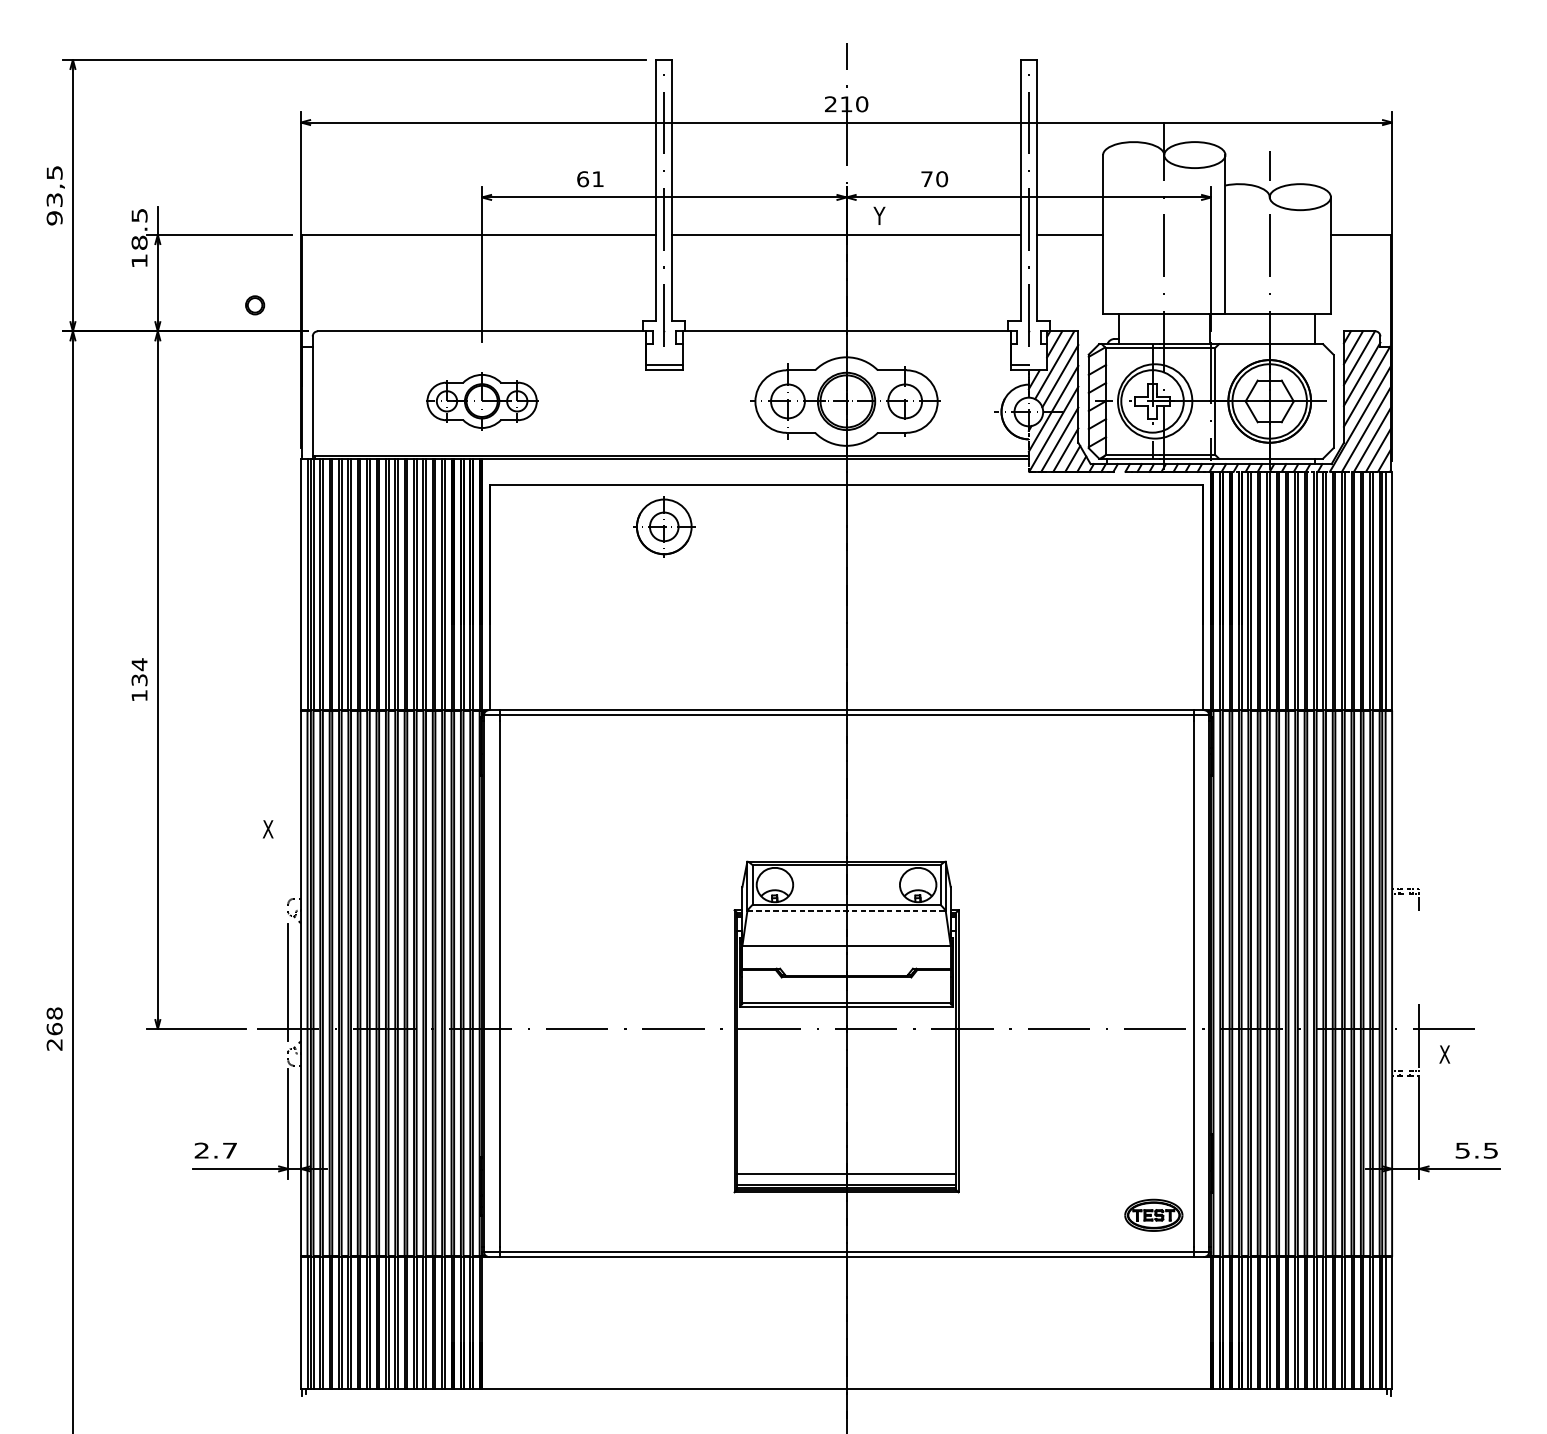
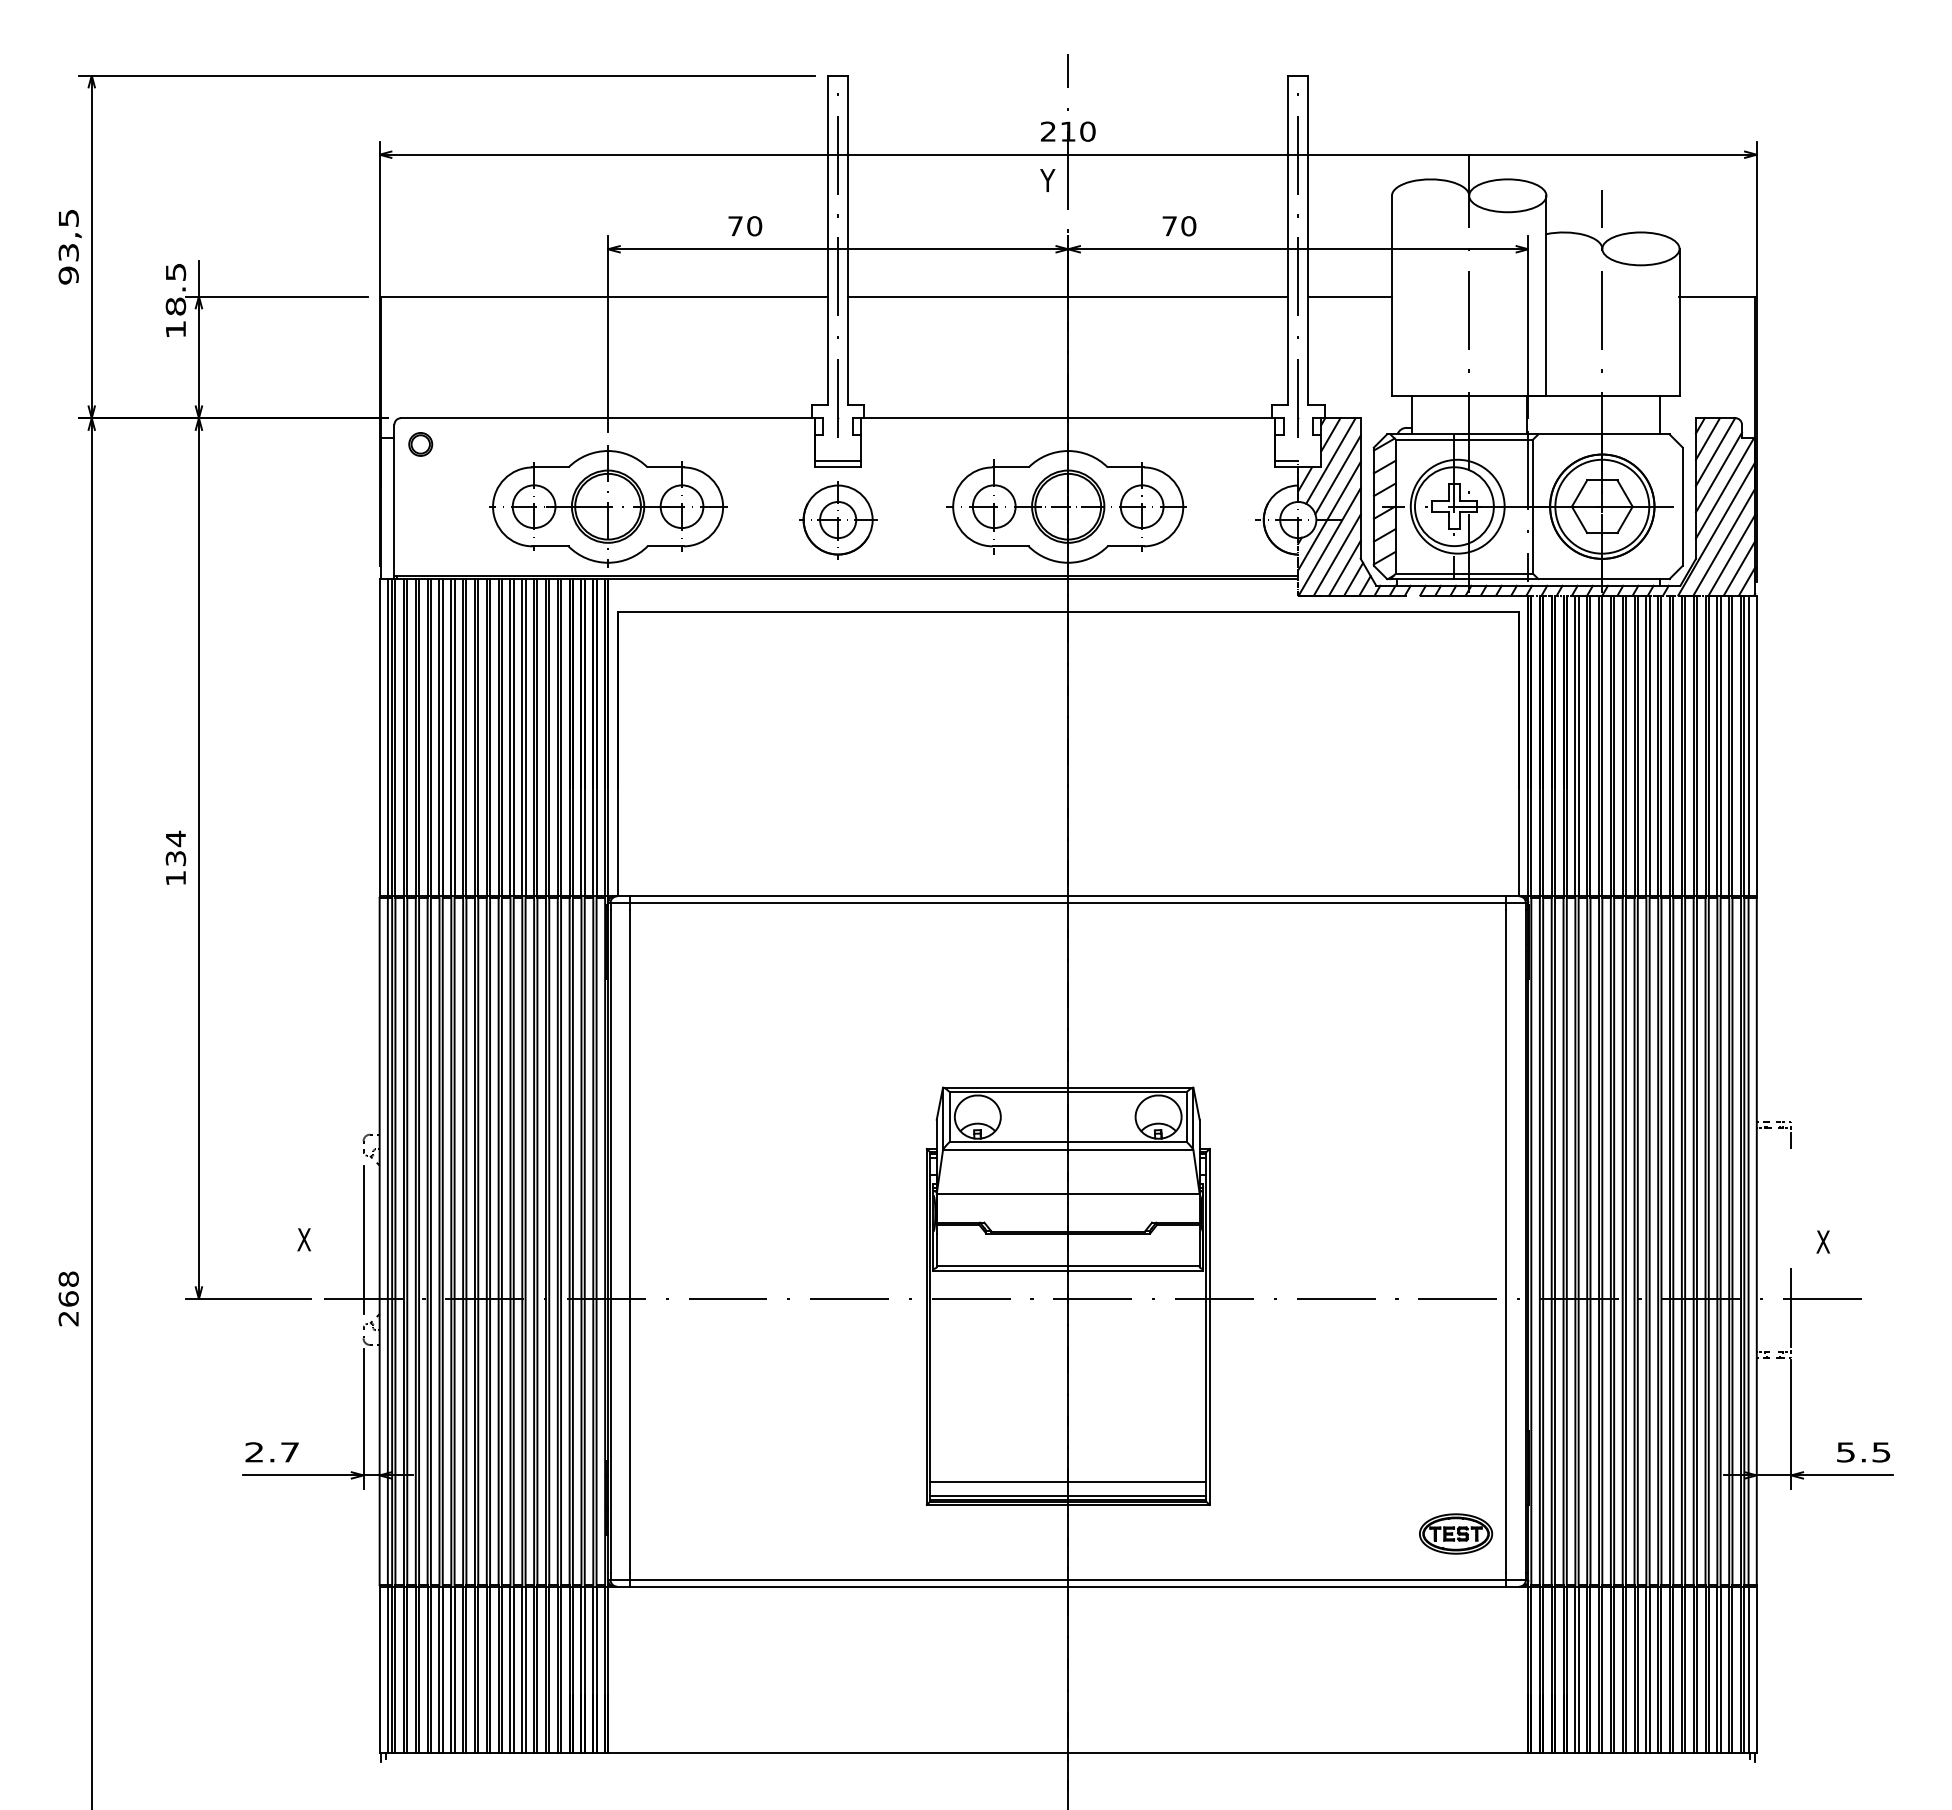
text: (590, 179) -> (745, 226), 61 -> 70
text: (879, 215) -> (1047, 180), moved
part: (254, 305) -> (420, 444), moved
part: (482, 401) -> (608, 506), size x1.67
part: (664, 527) -> (838, 520), moved
text: (267, 829) -> (303, 1239), moved
line: (846, 911) -> (1068, 1150), dashed -> solid
text: (1444, 1054) -> (1822, 1241), moved

